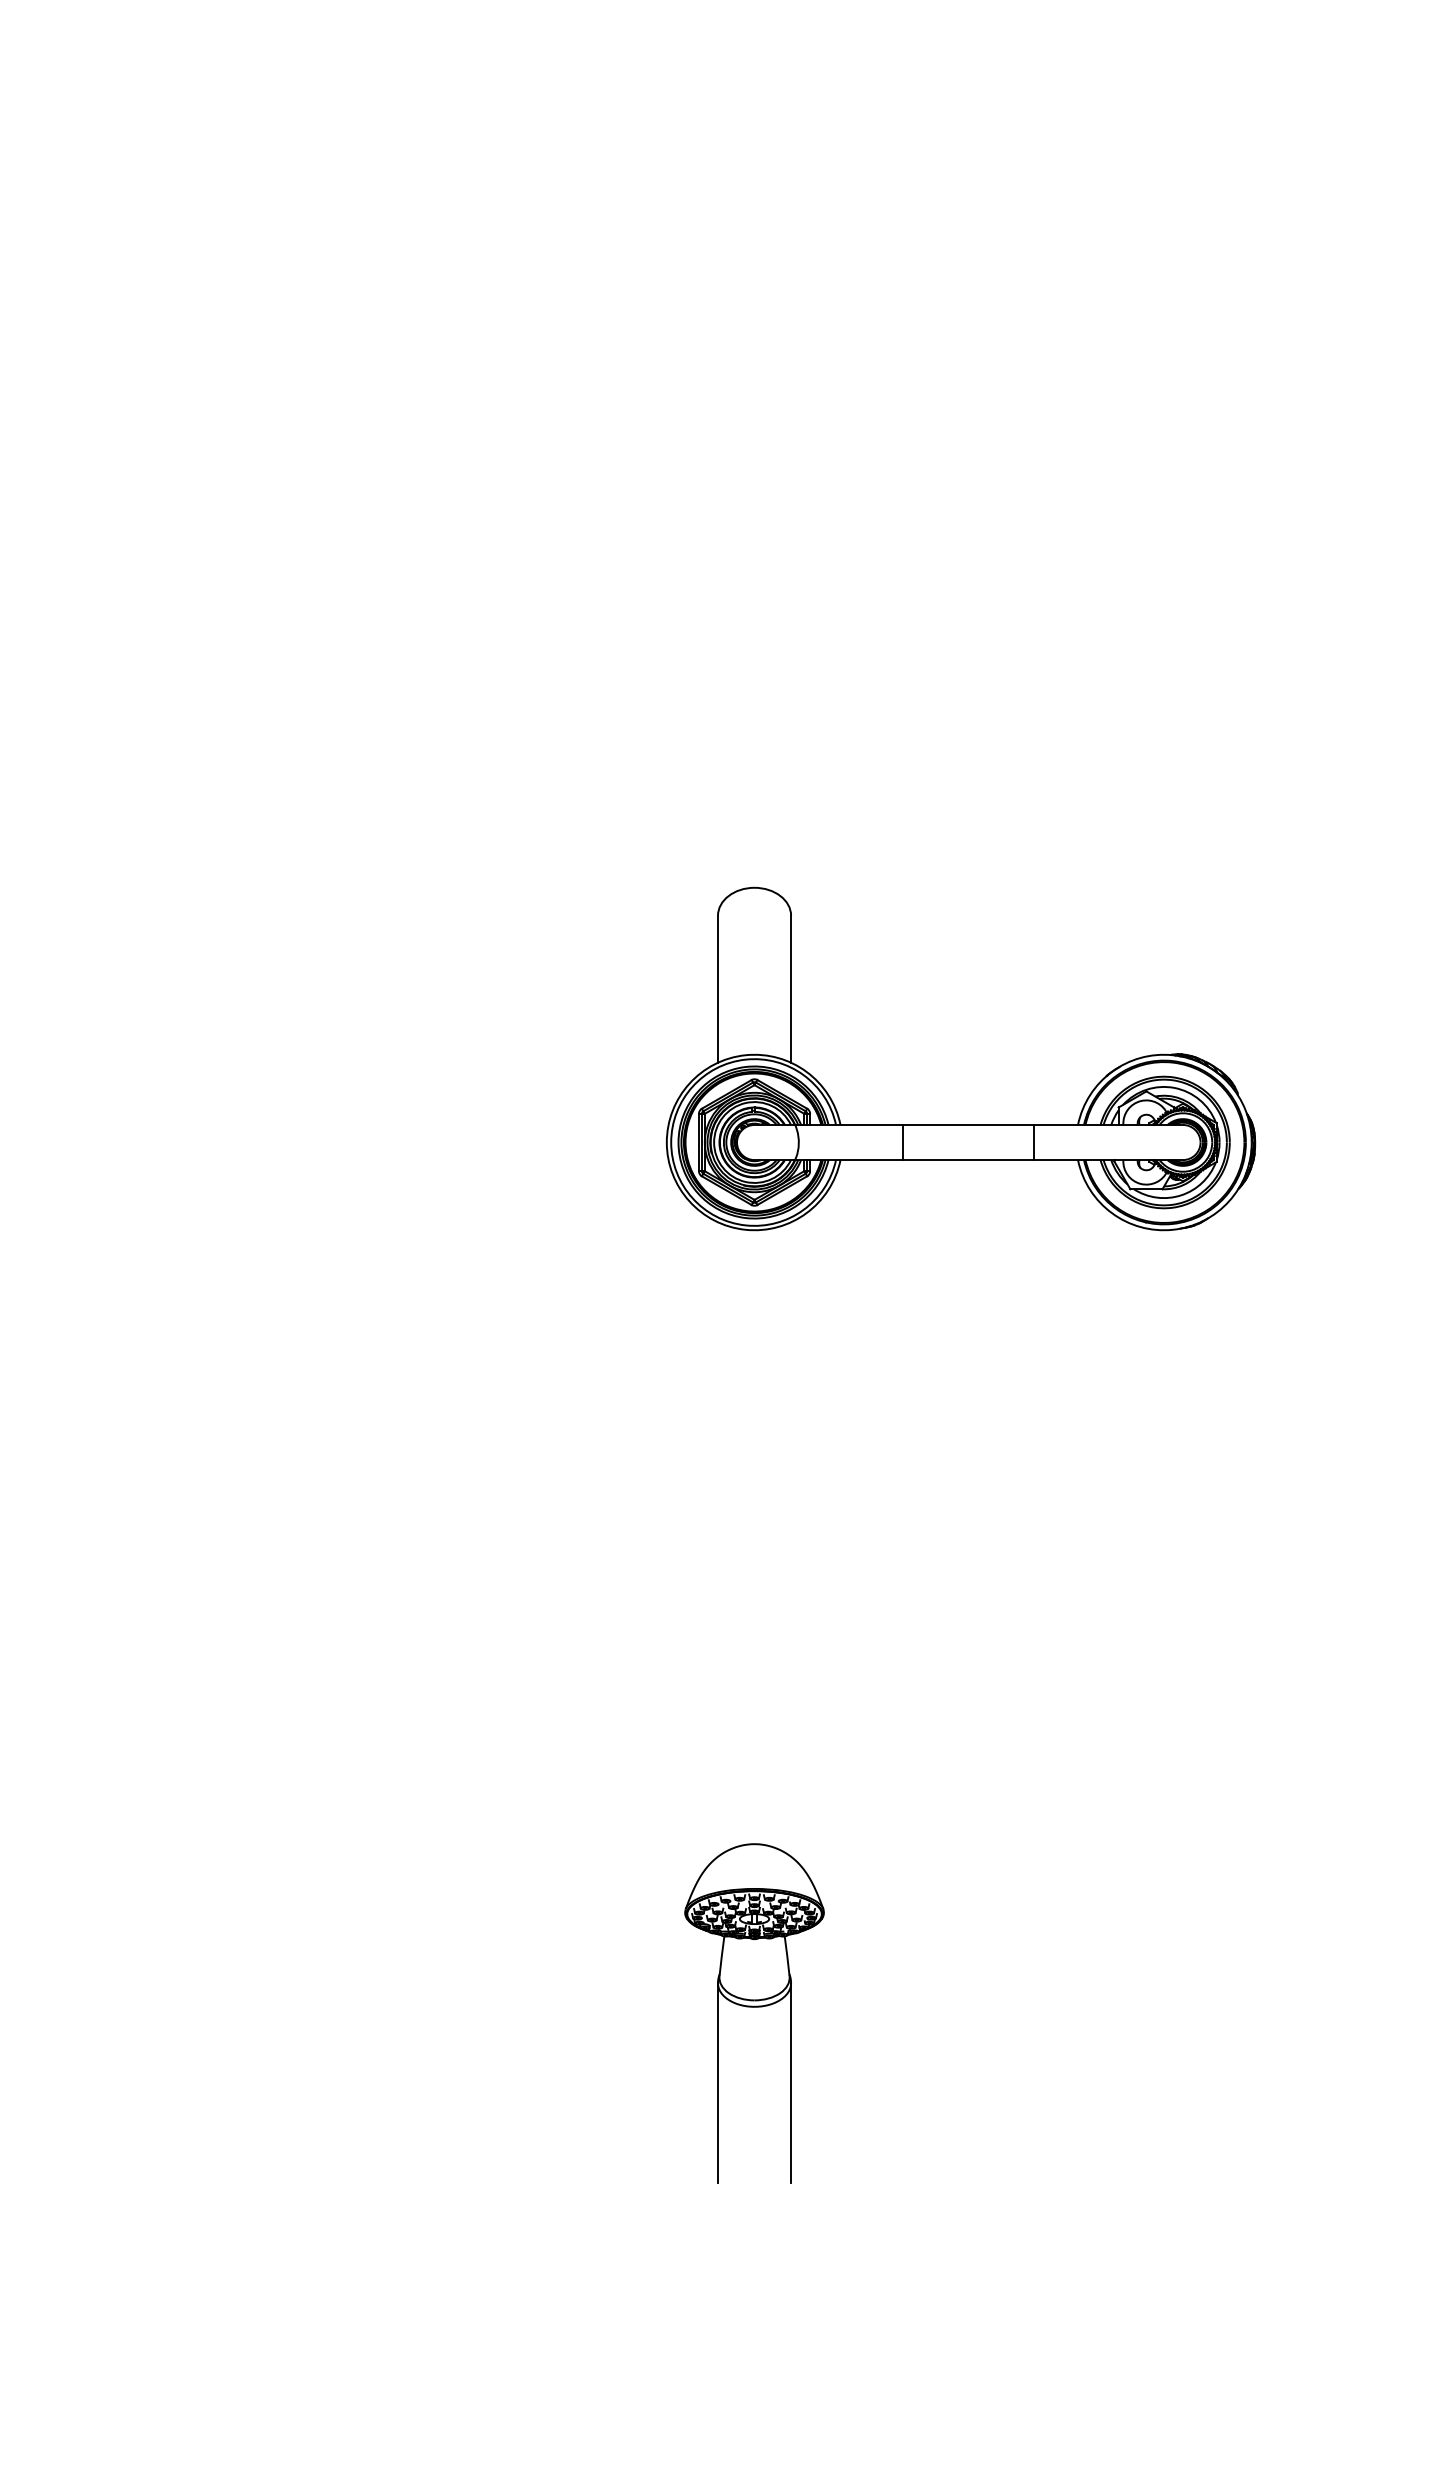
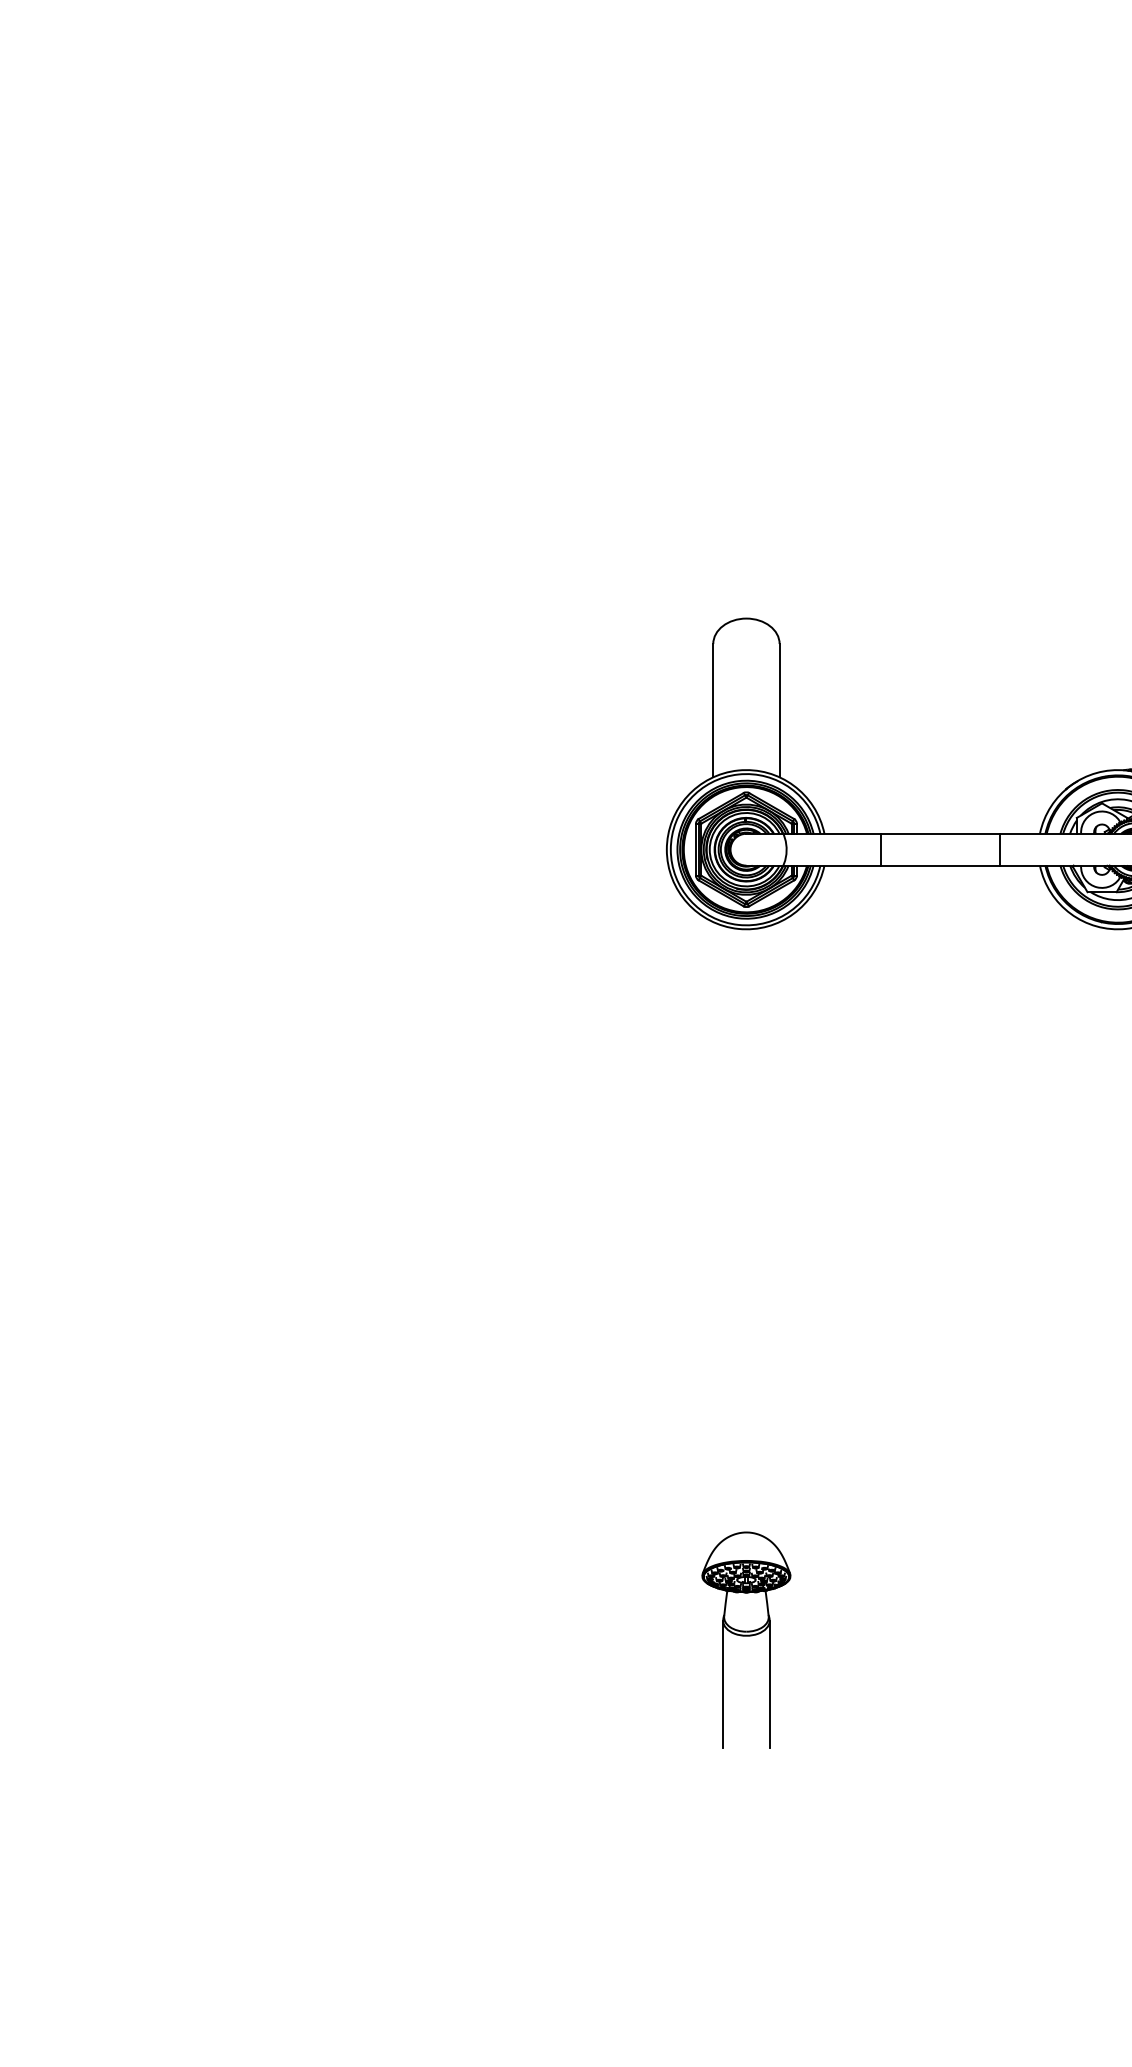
part: (754, 2013) -> (746, 1640), size x0.7

